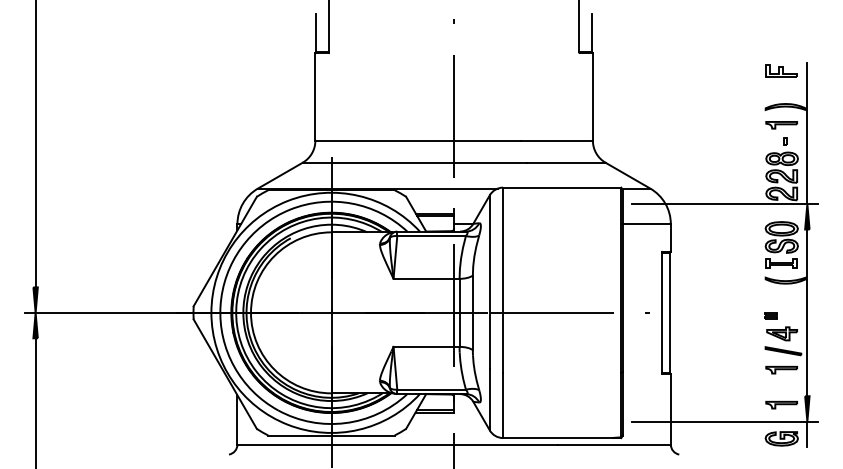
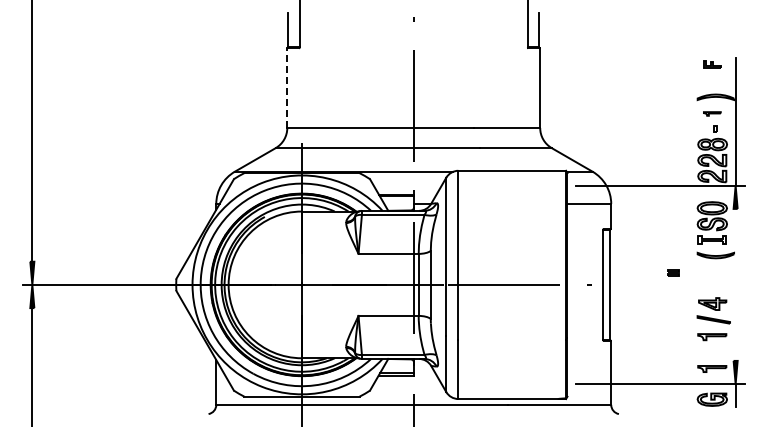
part: (780, 71) -> (711, 64), size x0.6
line: (315, 97) -> (287, 88), solid -> dashed
part: (781, 124) -> (712, 113), size x0.6
line: (807, 312) -> (735, 284), removed
part: (770, 315) -> (673, 272), moved

